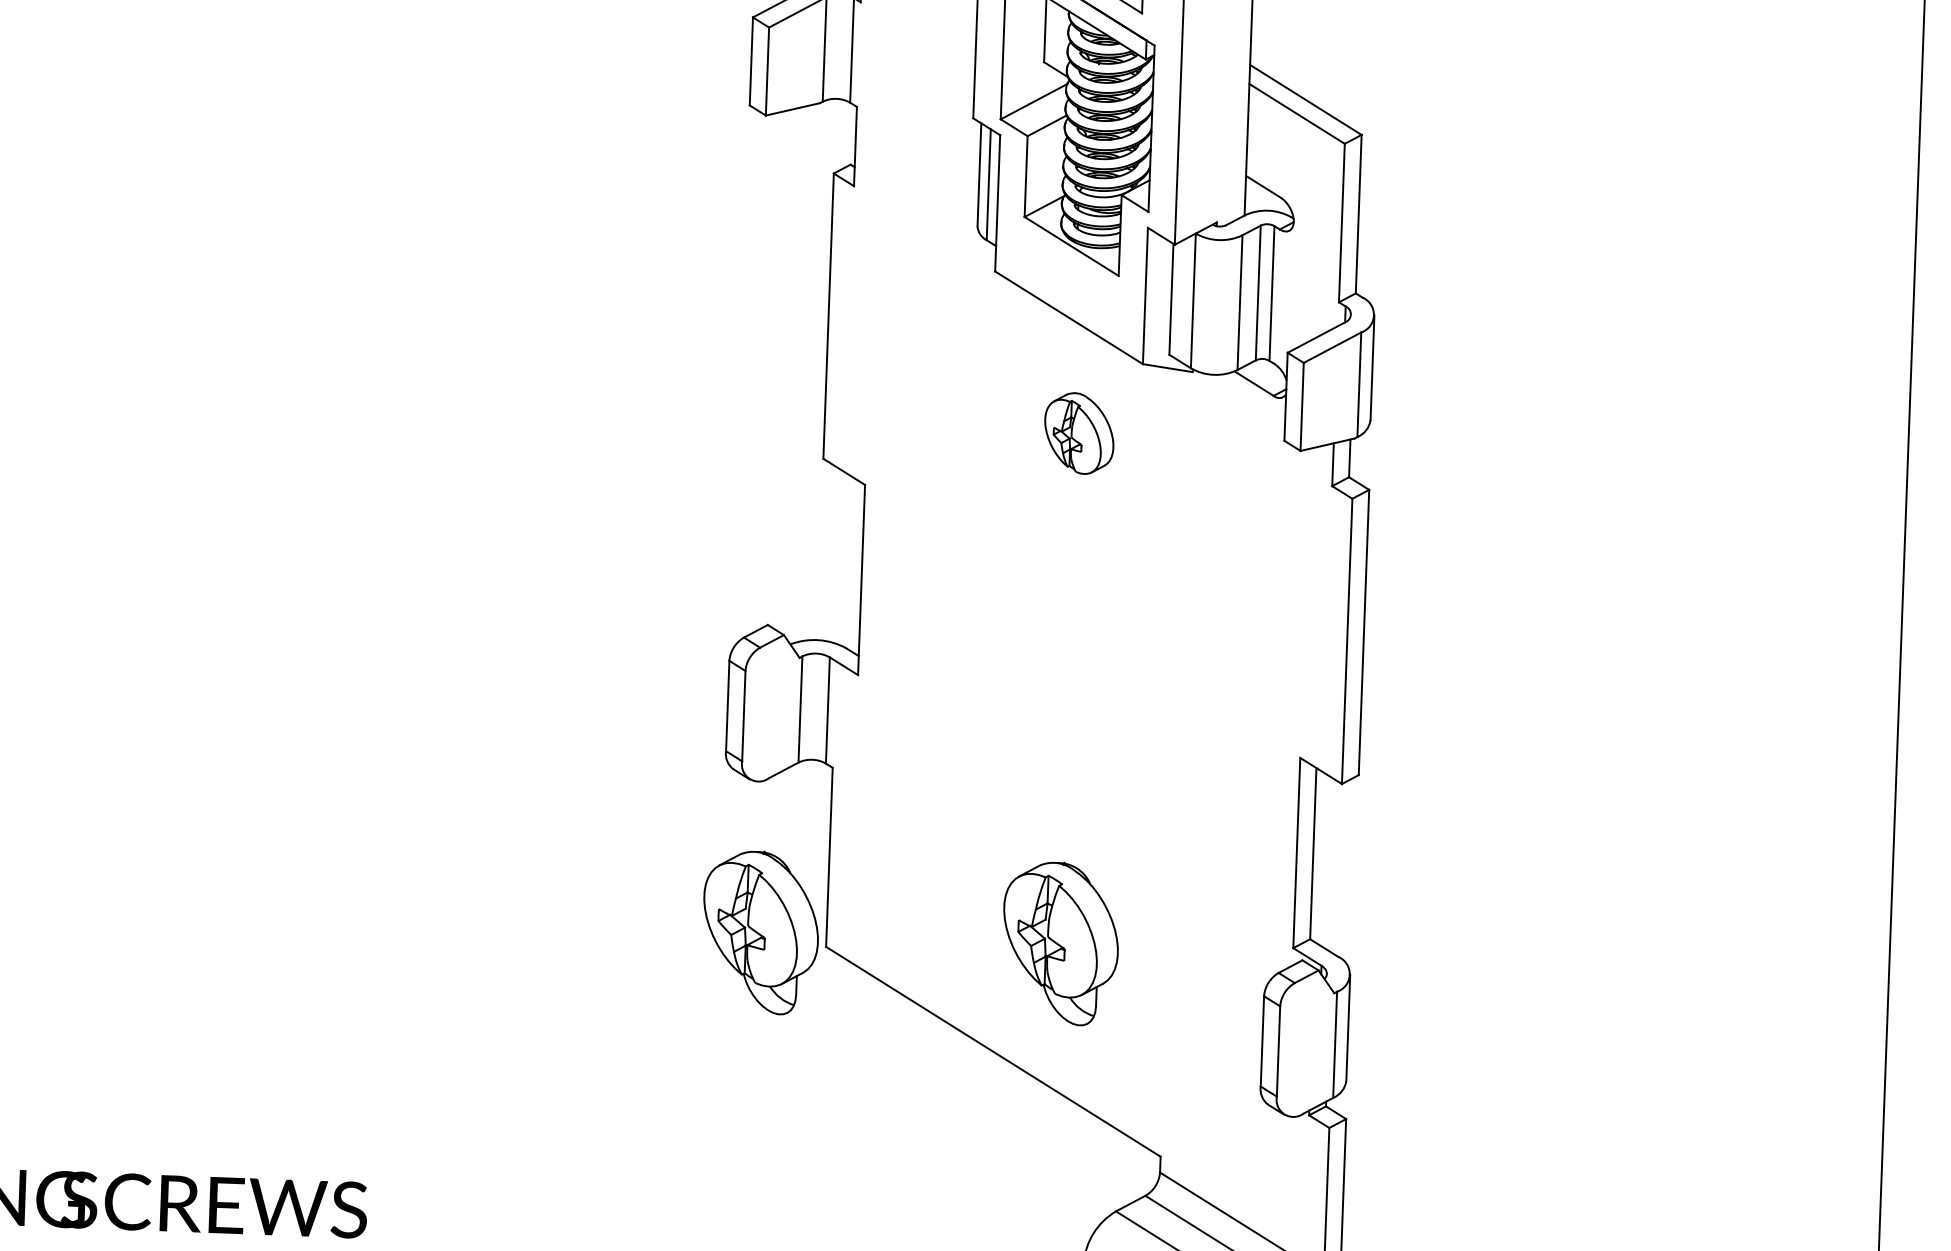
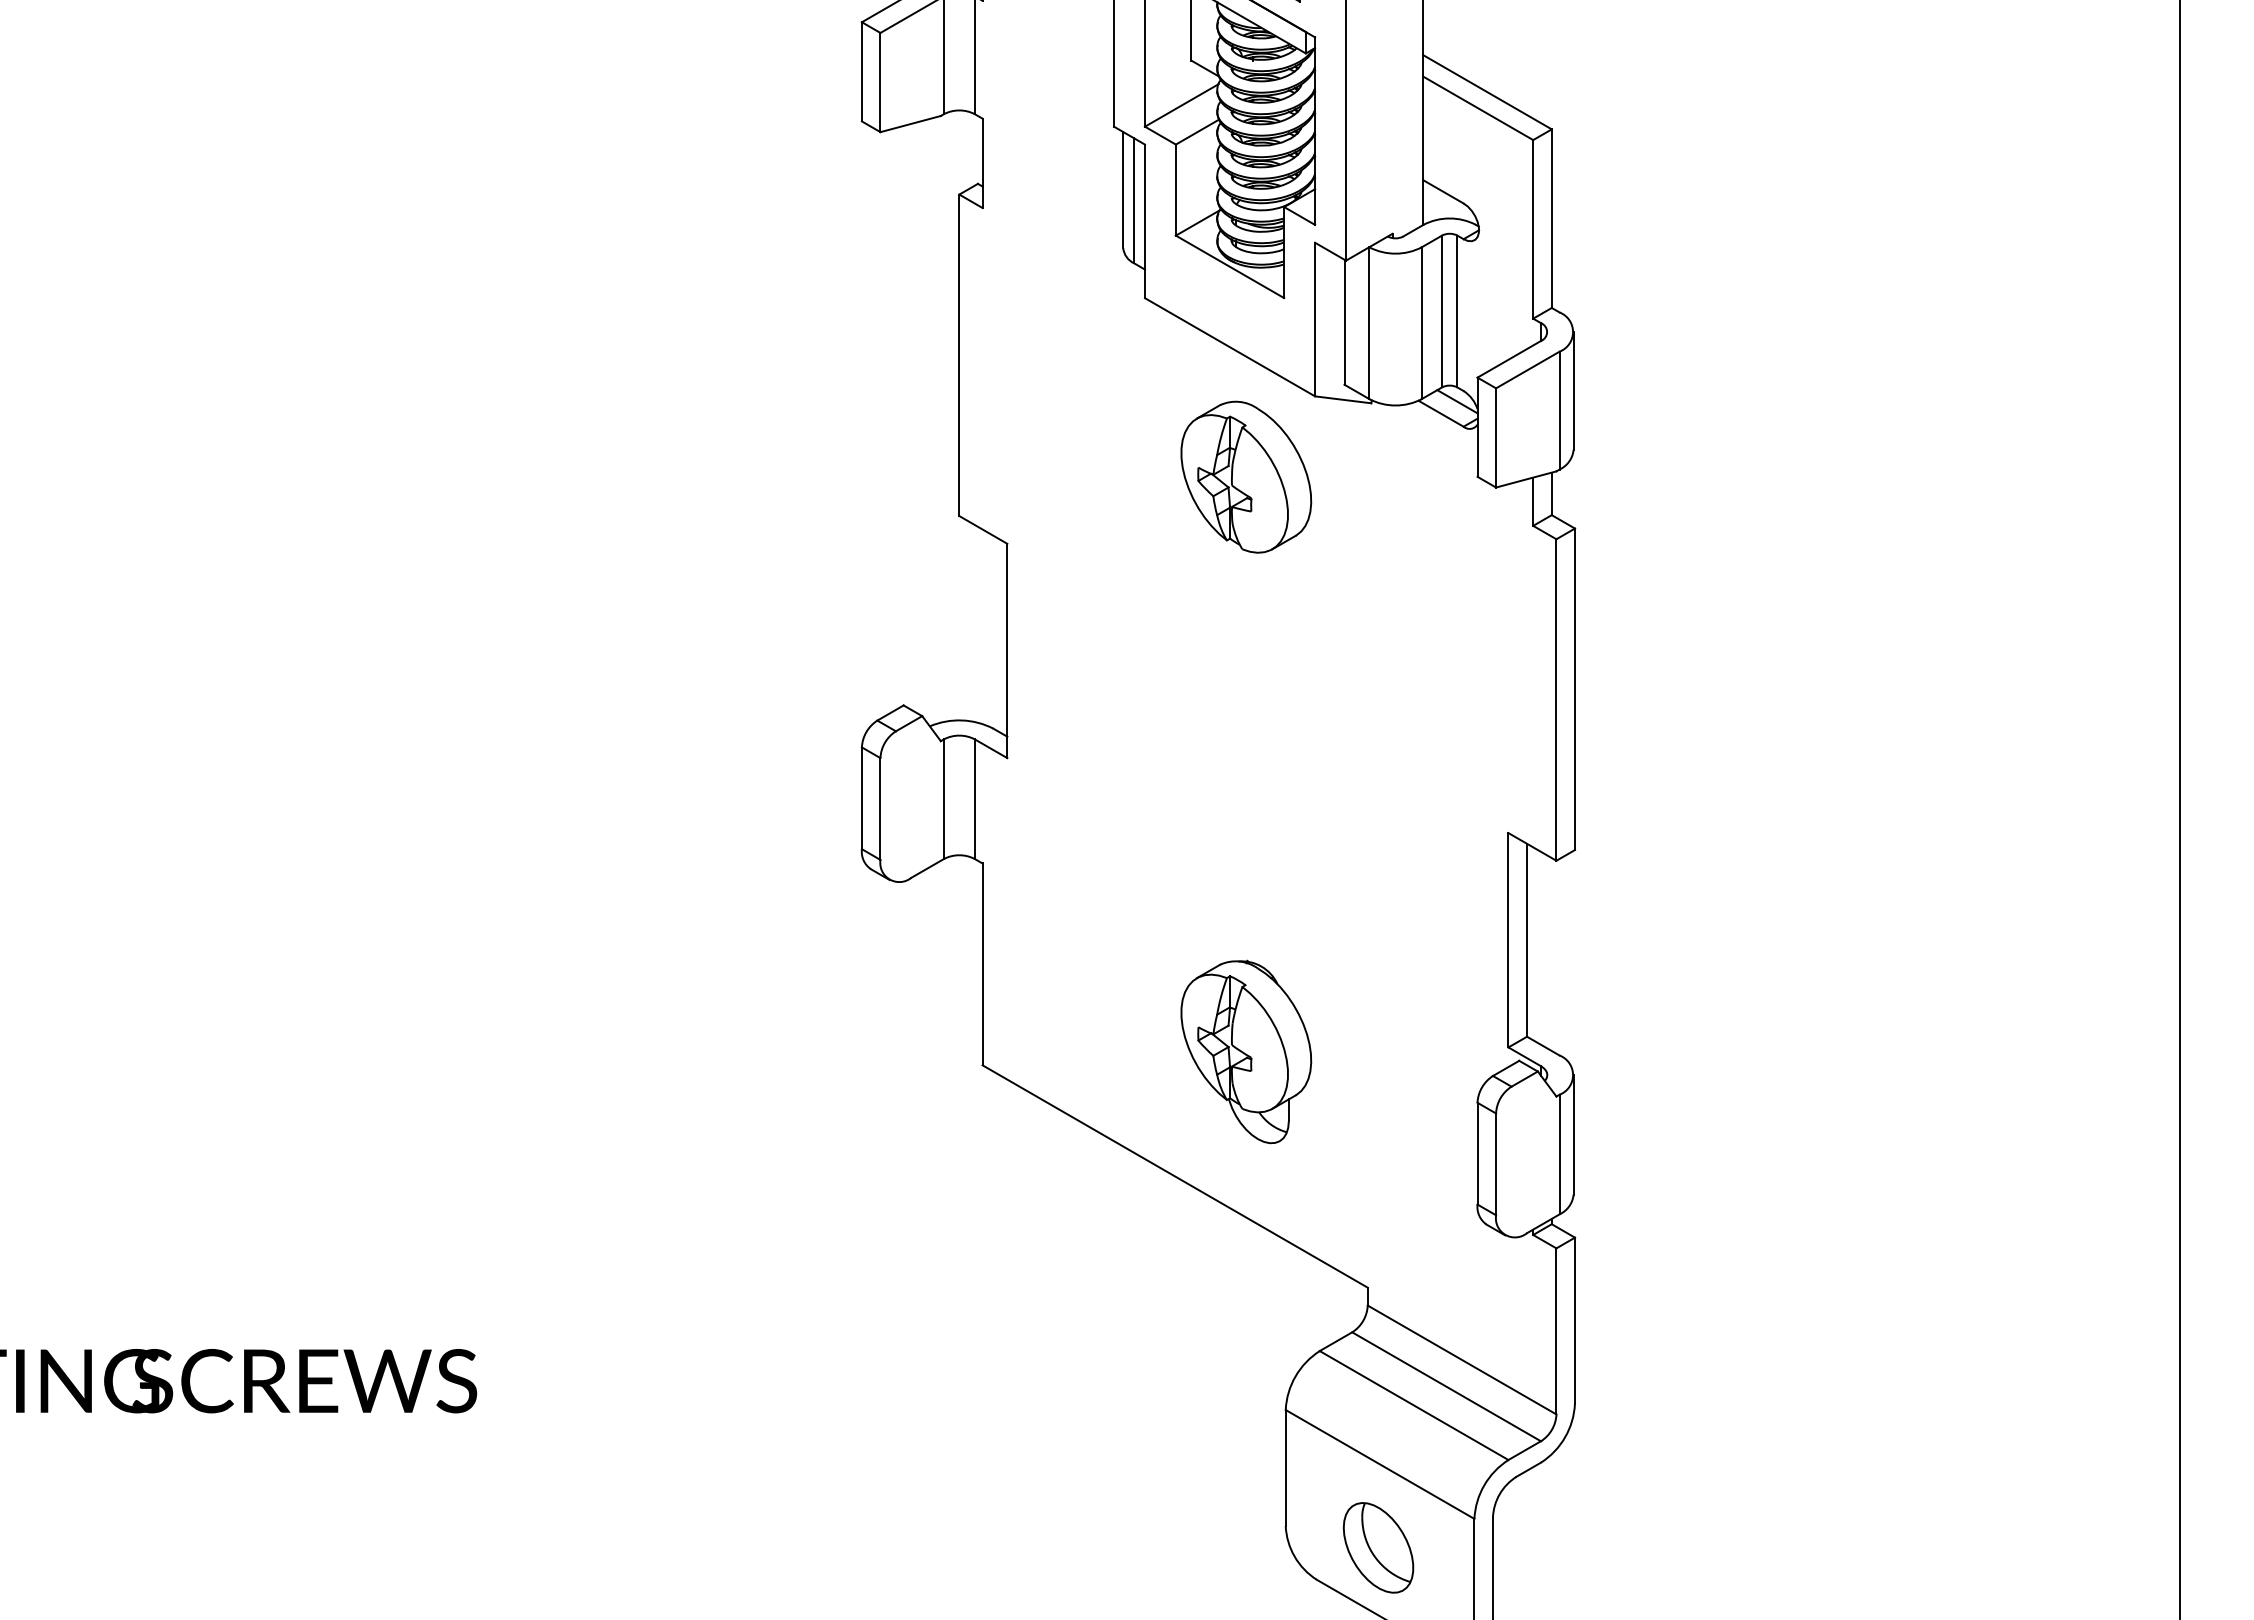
line: (1269, 373) -> (1457, 401), added
part: (1079, 433) -> (1246, 476), size x1.67
part: (760, 932) -> (908, 1051), removed

